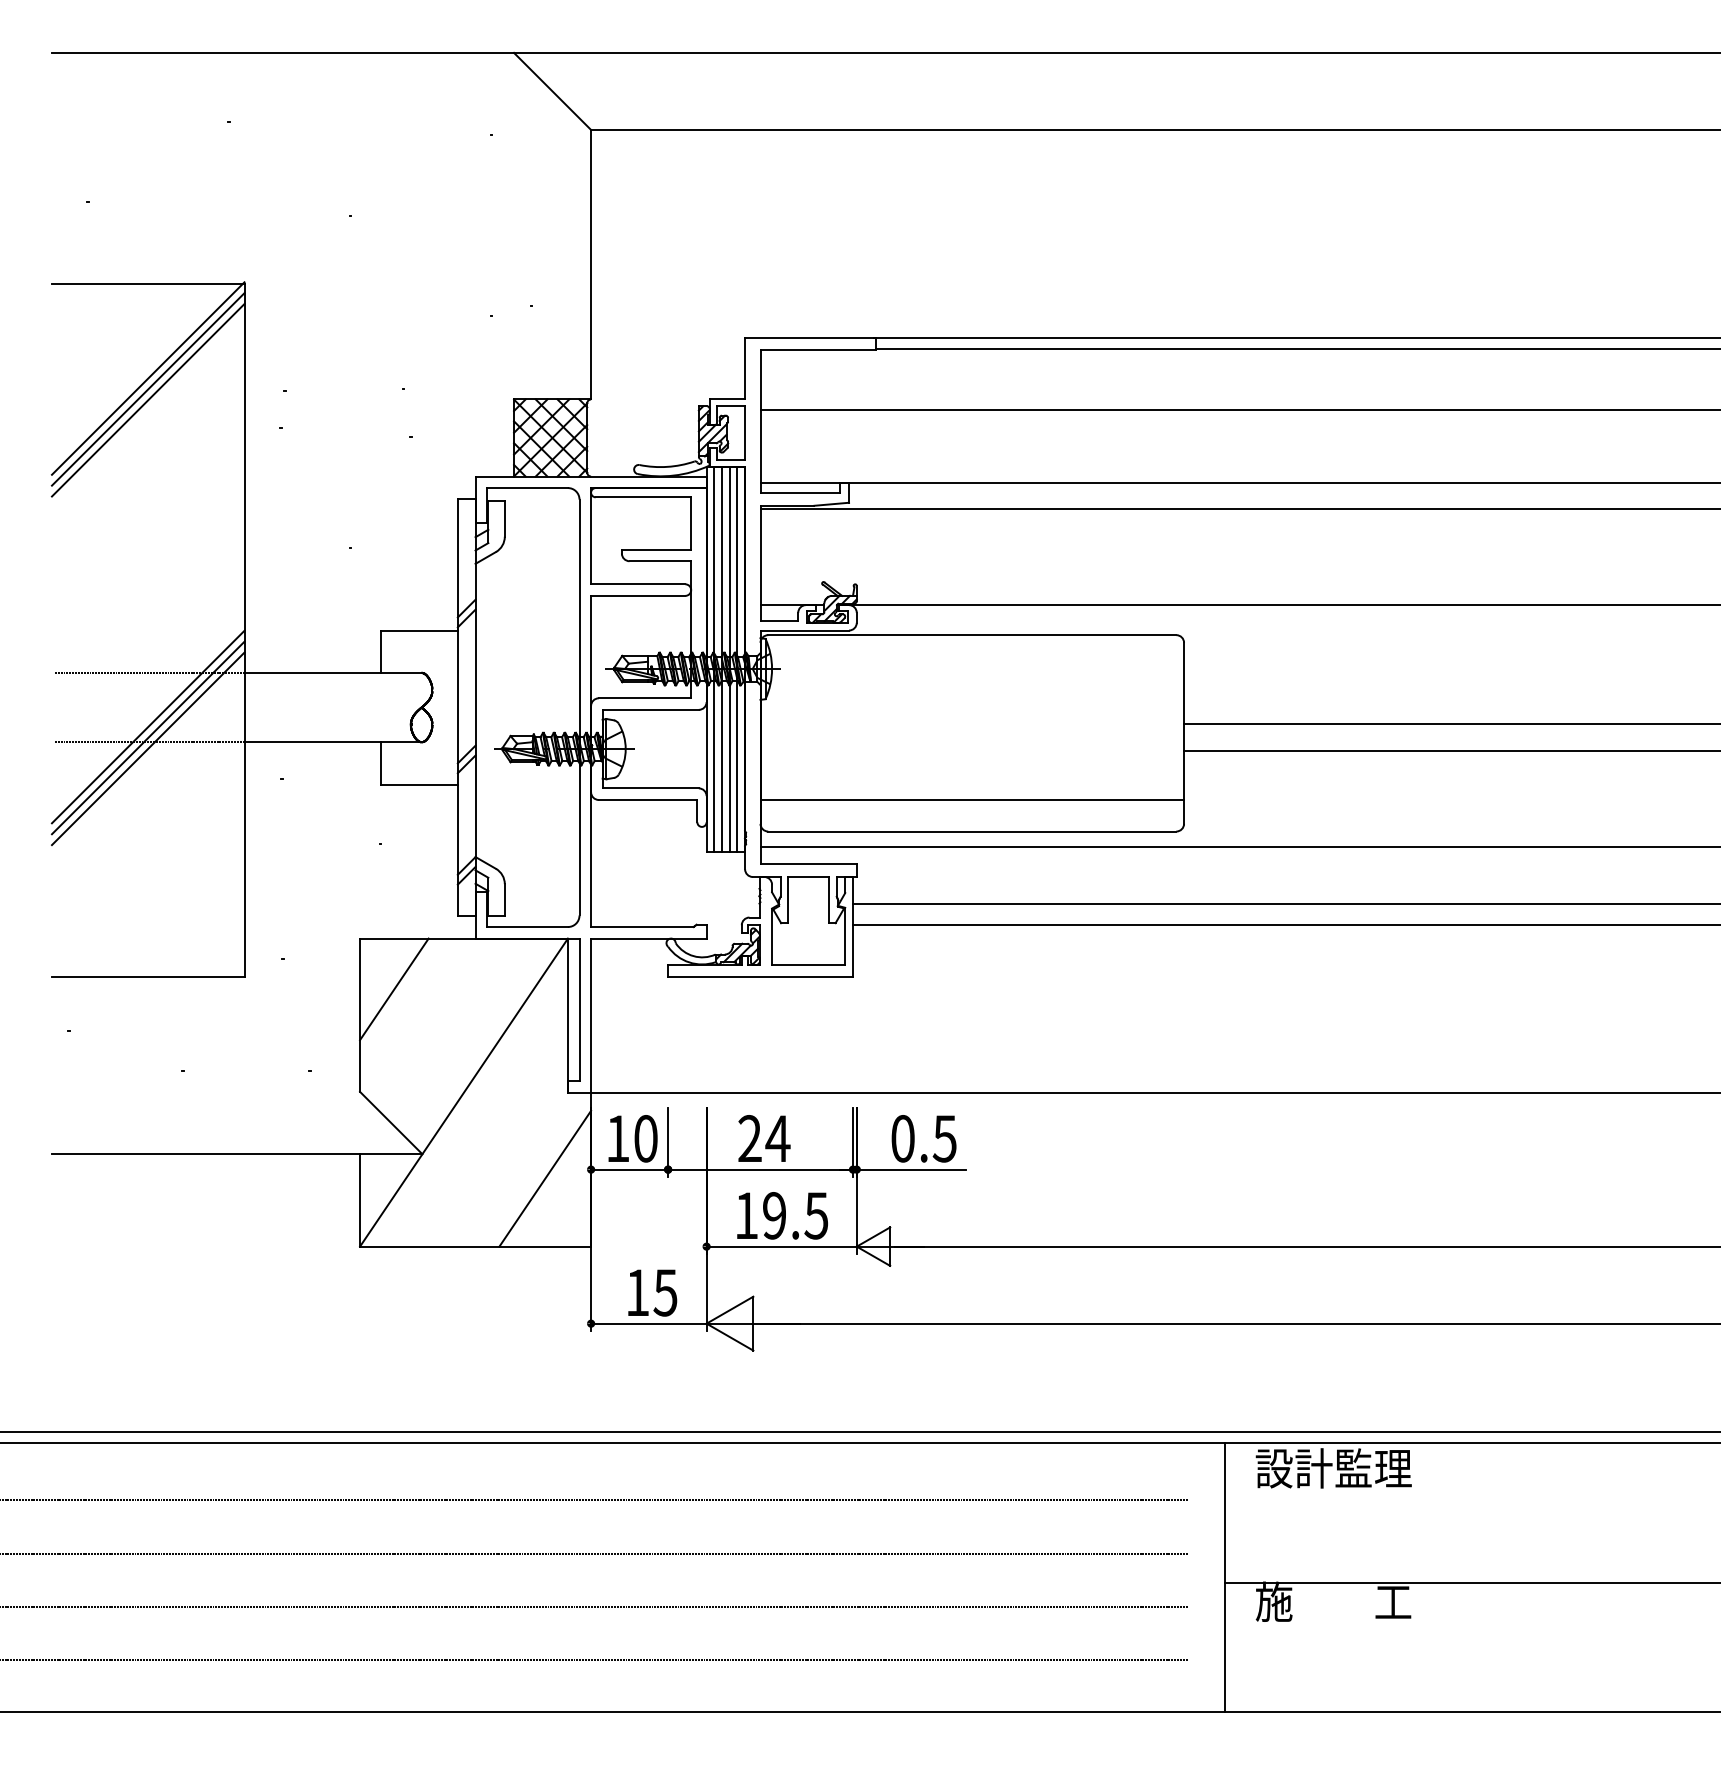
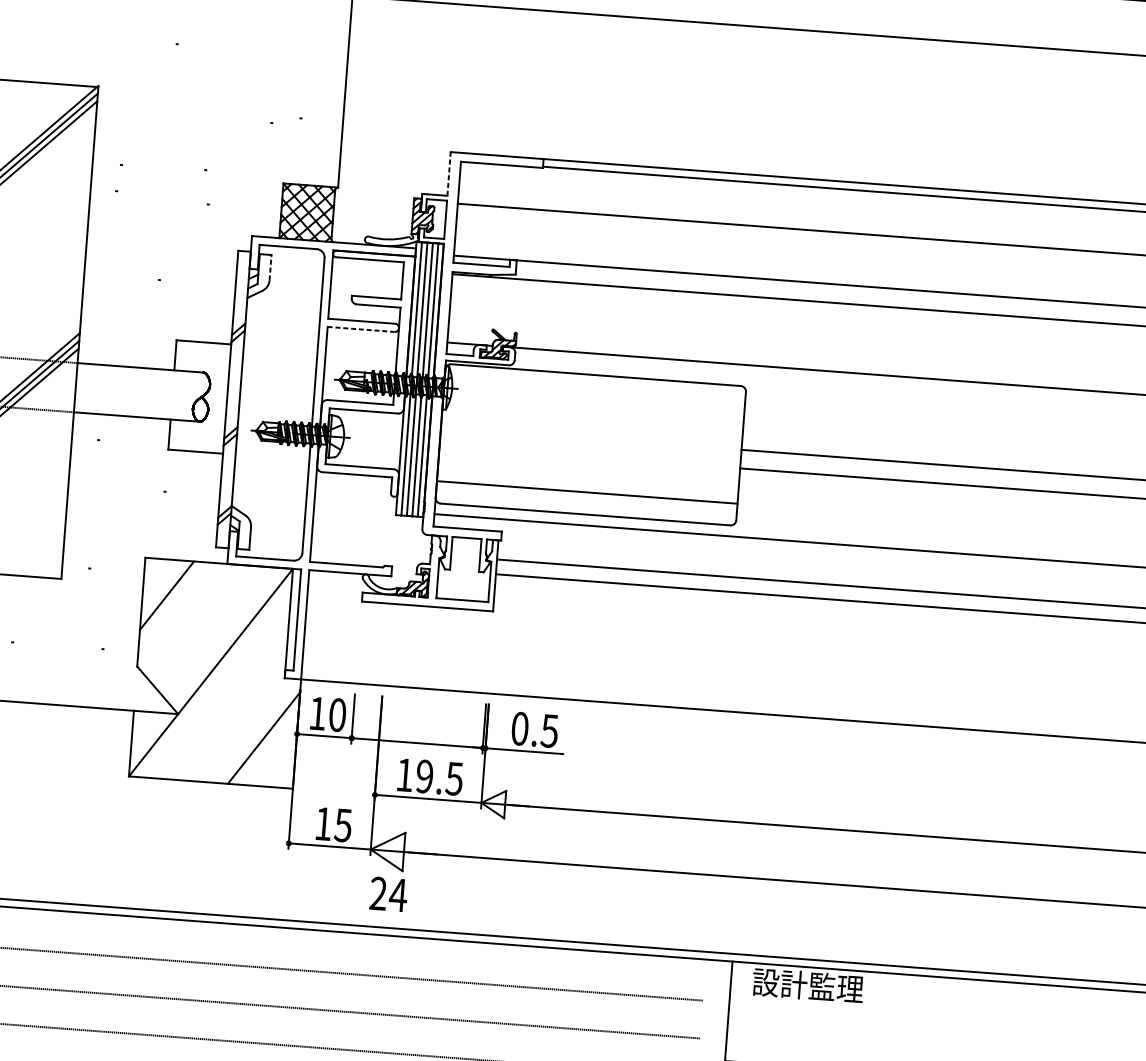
line: (745, 368) -> (449, 173), solid -> dashed
line: (504, 518) -> (270, 267), solid -> dashed
line: (638, 595) -> (361, 329), solid -> dashed
text: (764, 1138) -> (388, 894), moved

